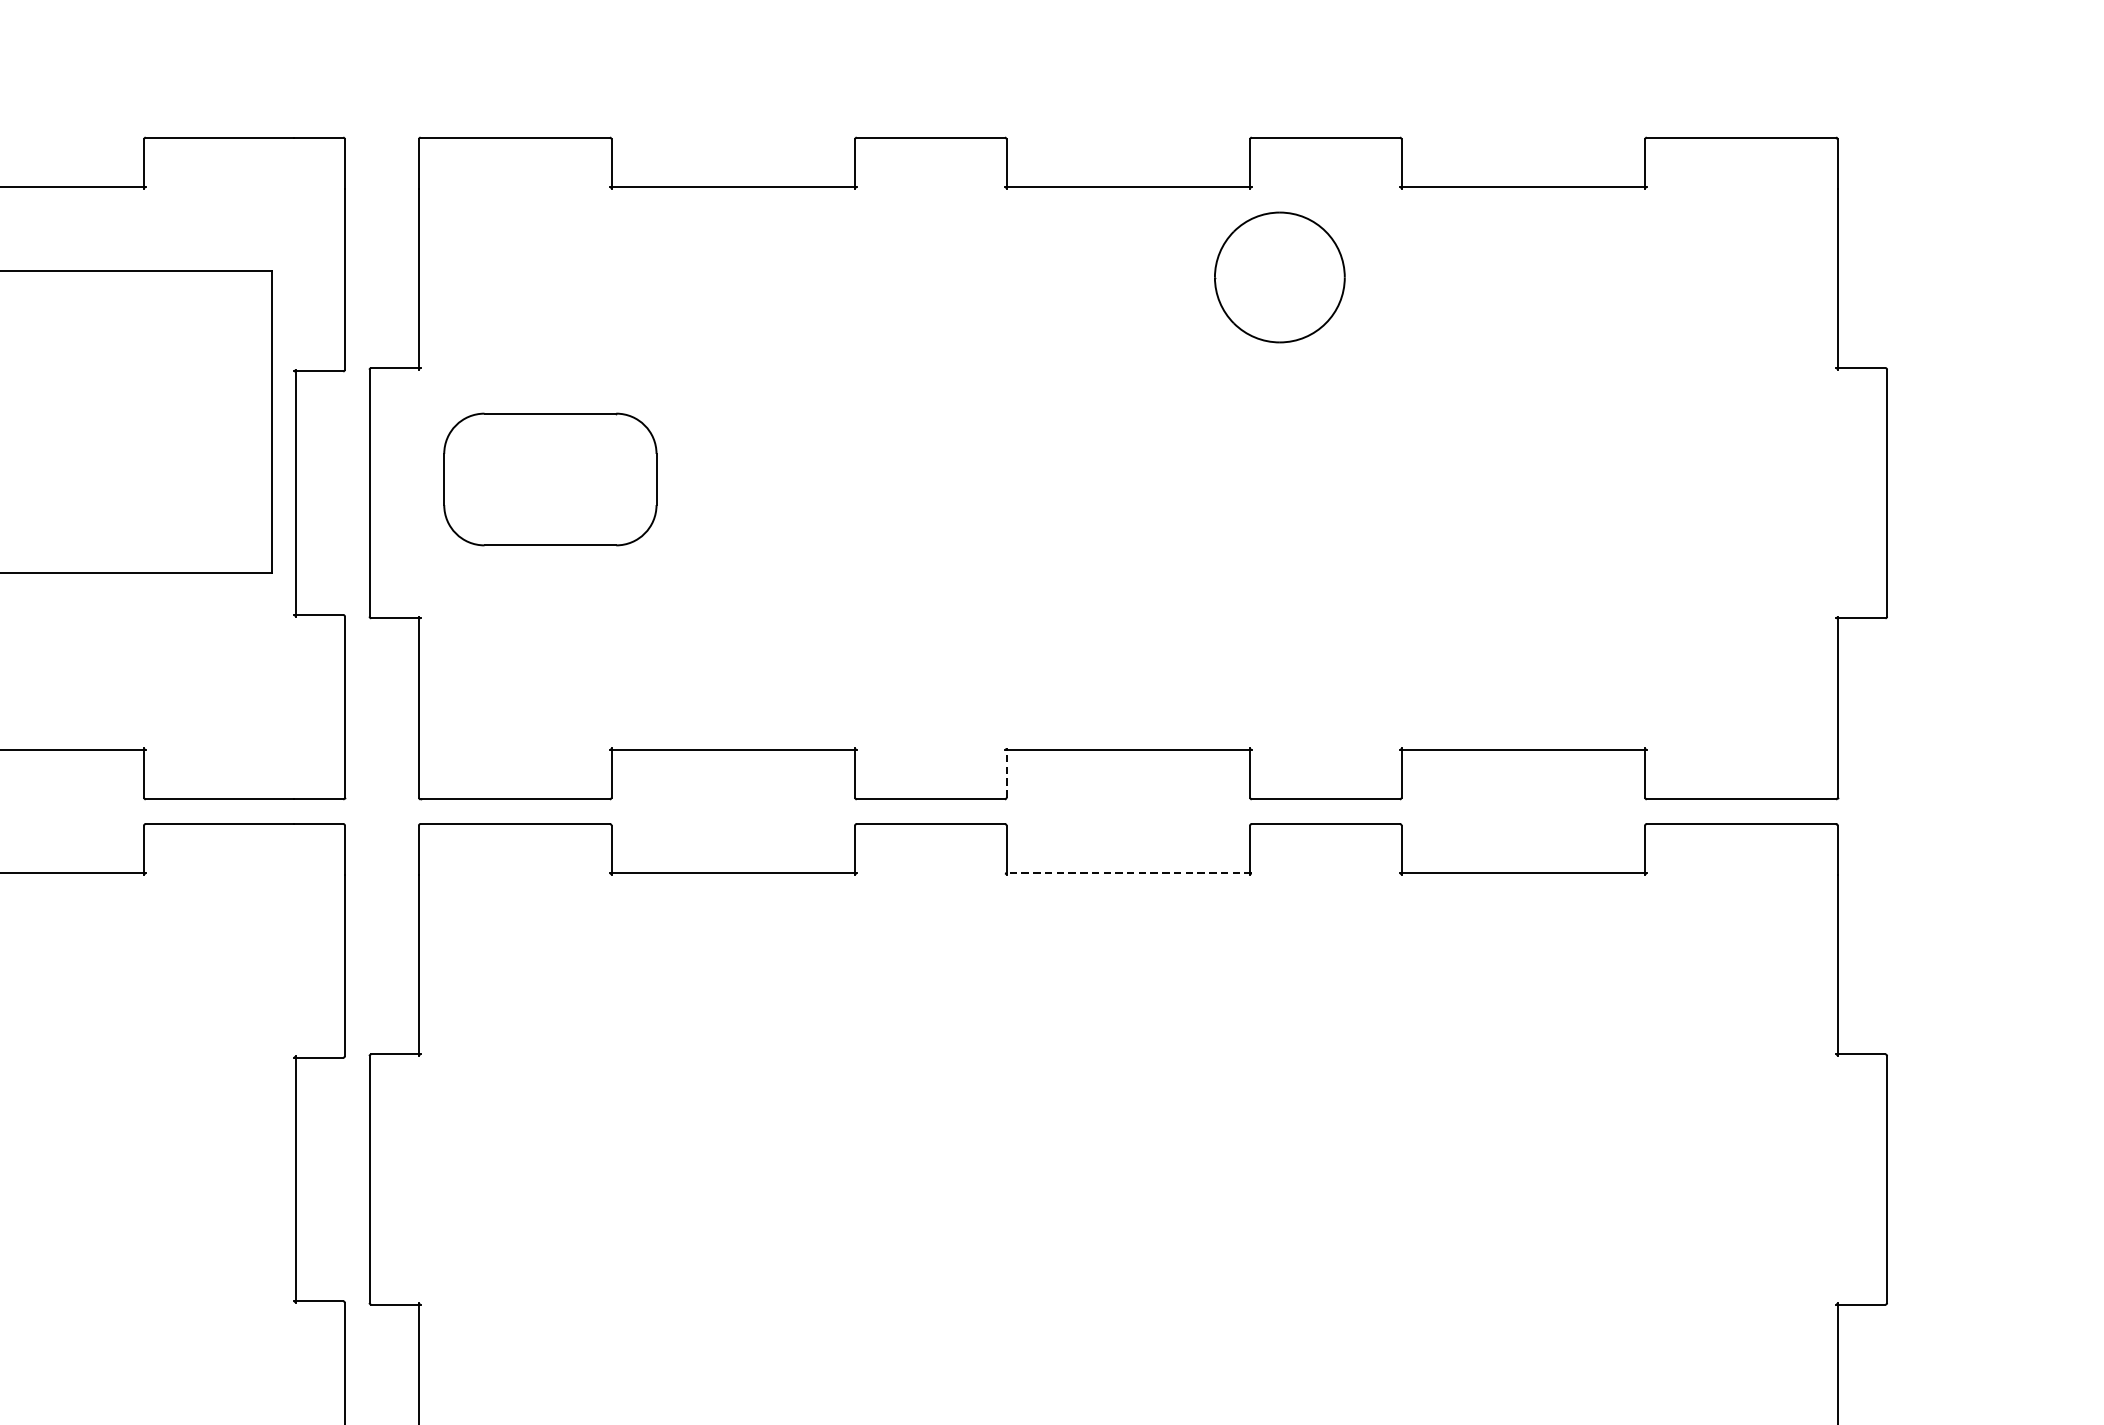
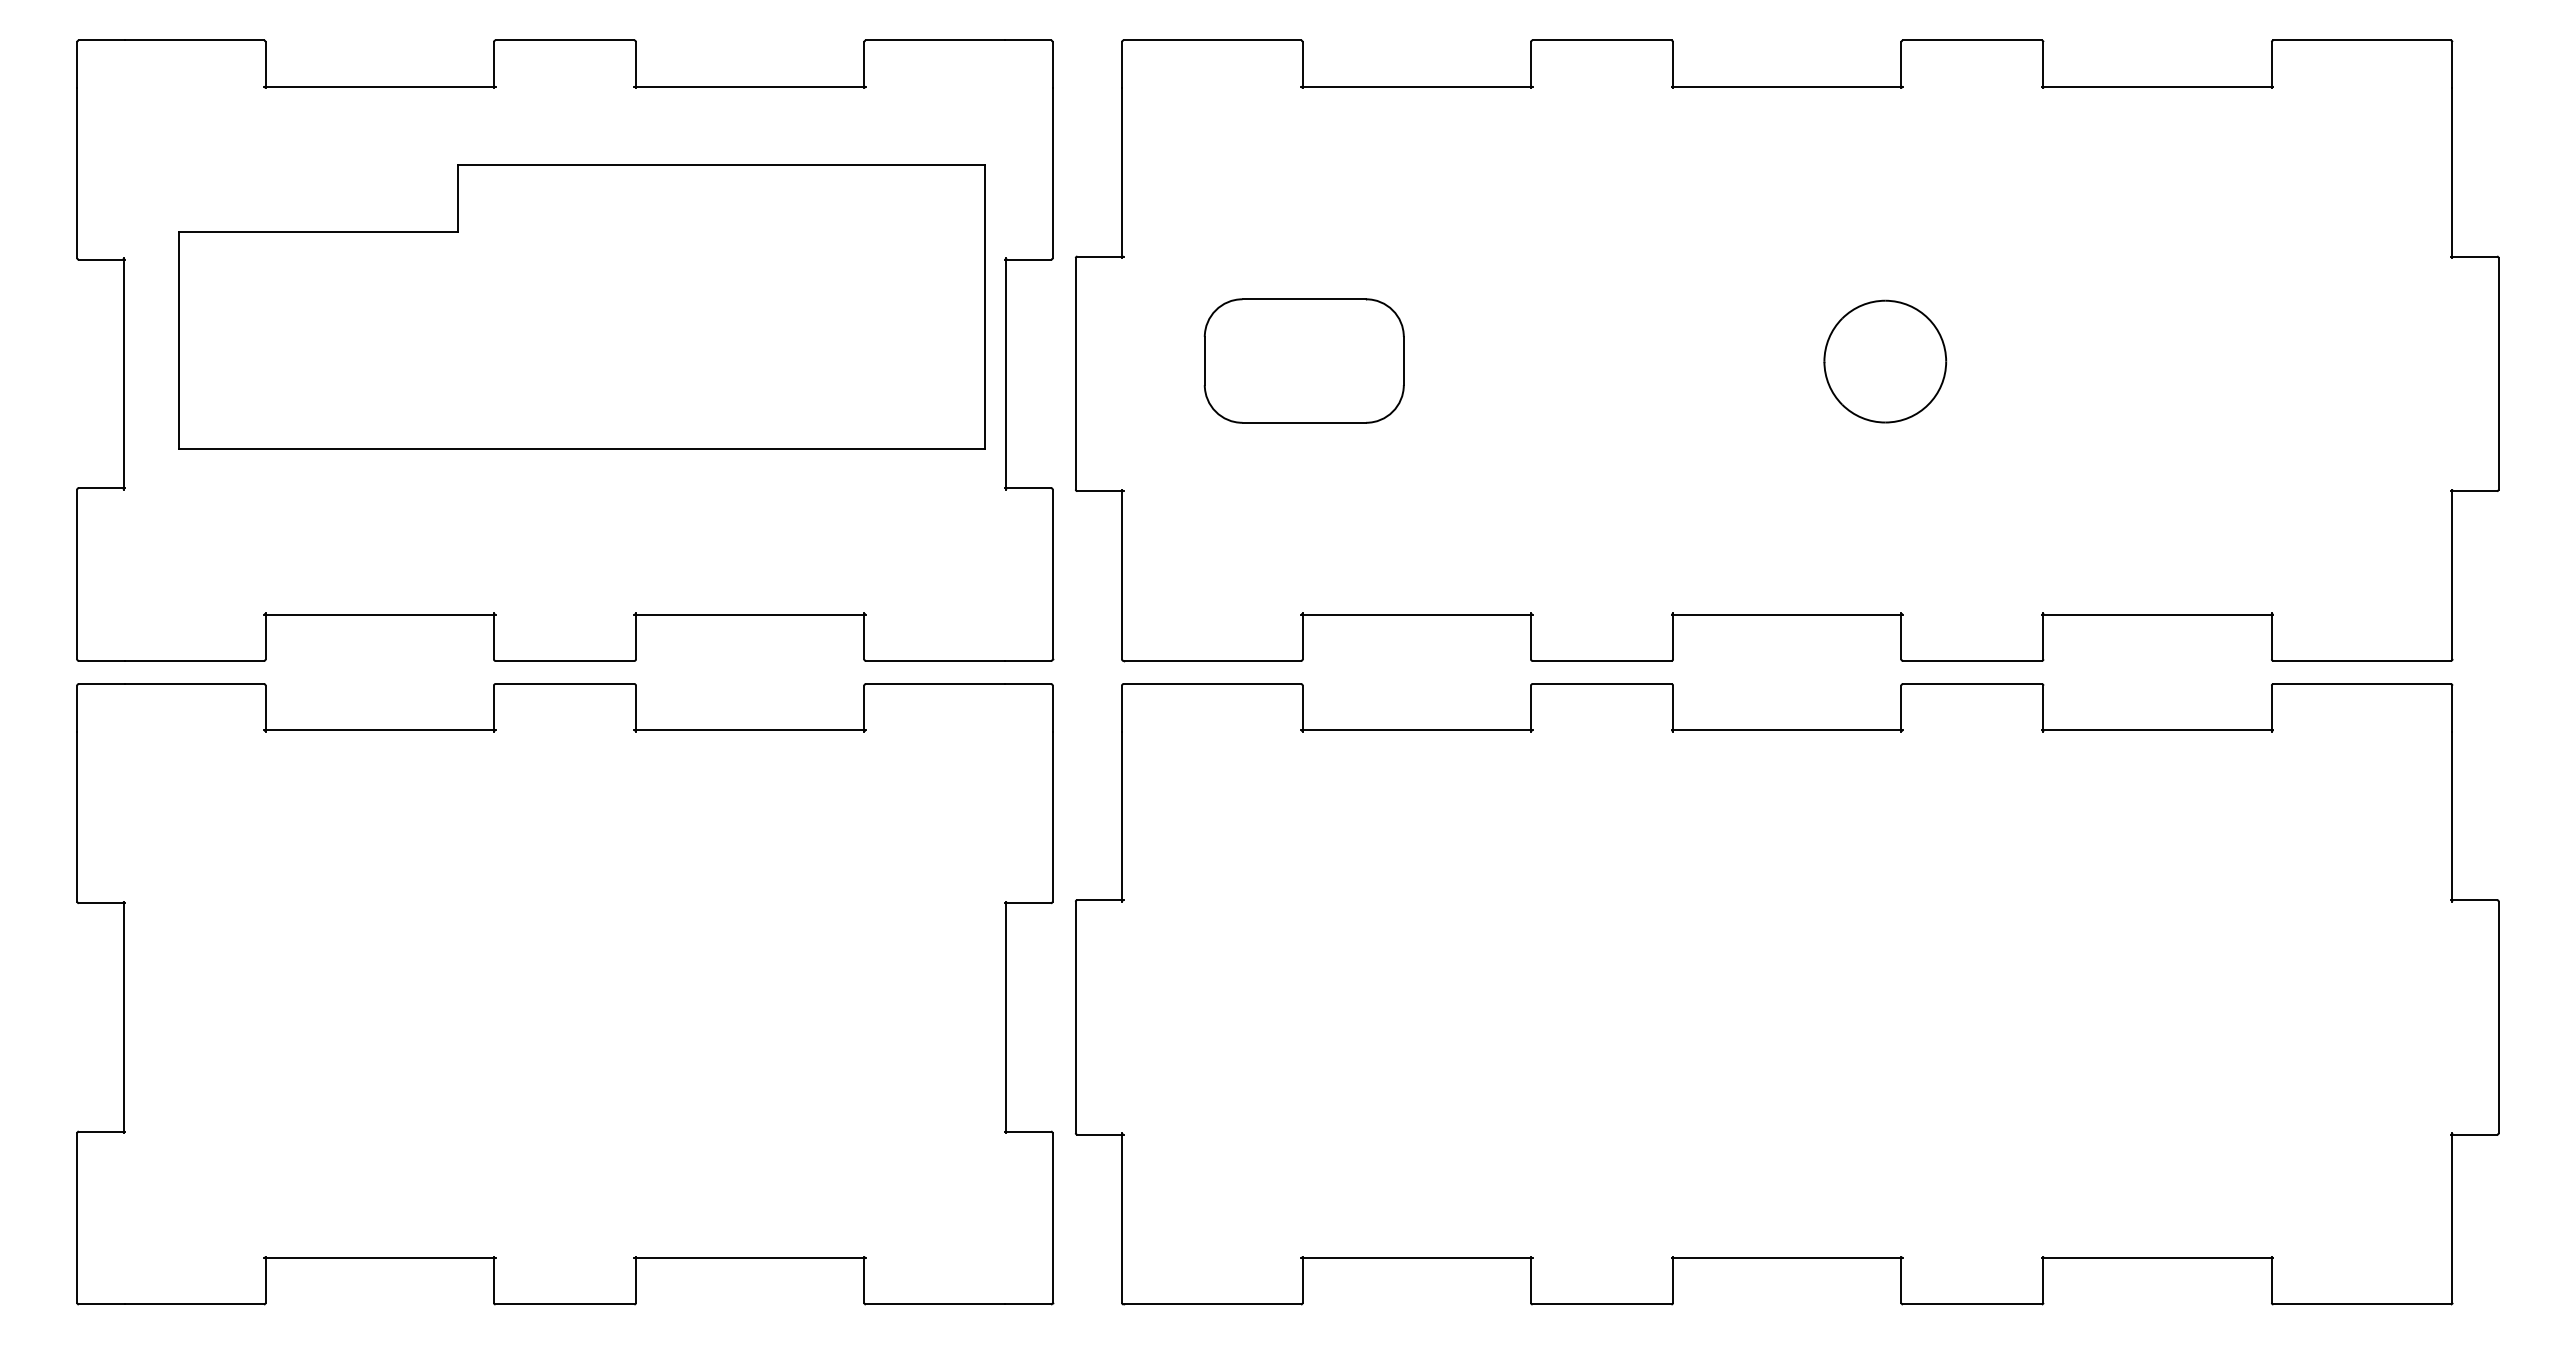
part: (1280, 277) -> (1885, 361), moved
part: (549, 478) -> (1303, 360), moved
line: (1007, 772) -> (1673, 635), dashed -> solid
line: (1128, 873) -> (1787, 730), dashed -> solid

